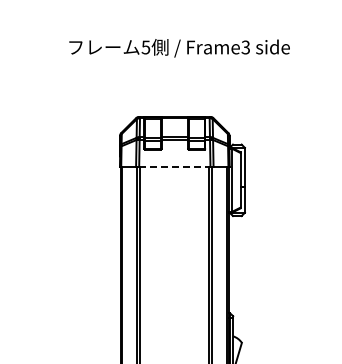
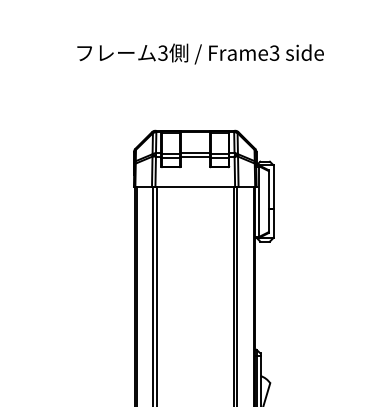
text: (146, 46) -> (163, 52), 5 -> 3
line: (174, 167) -> (194, 187), dashed -> solid

